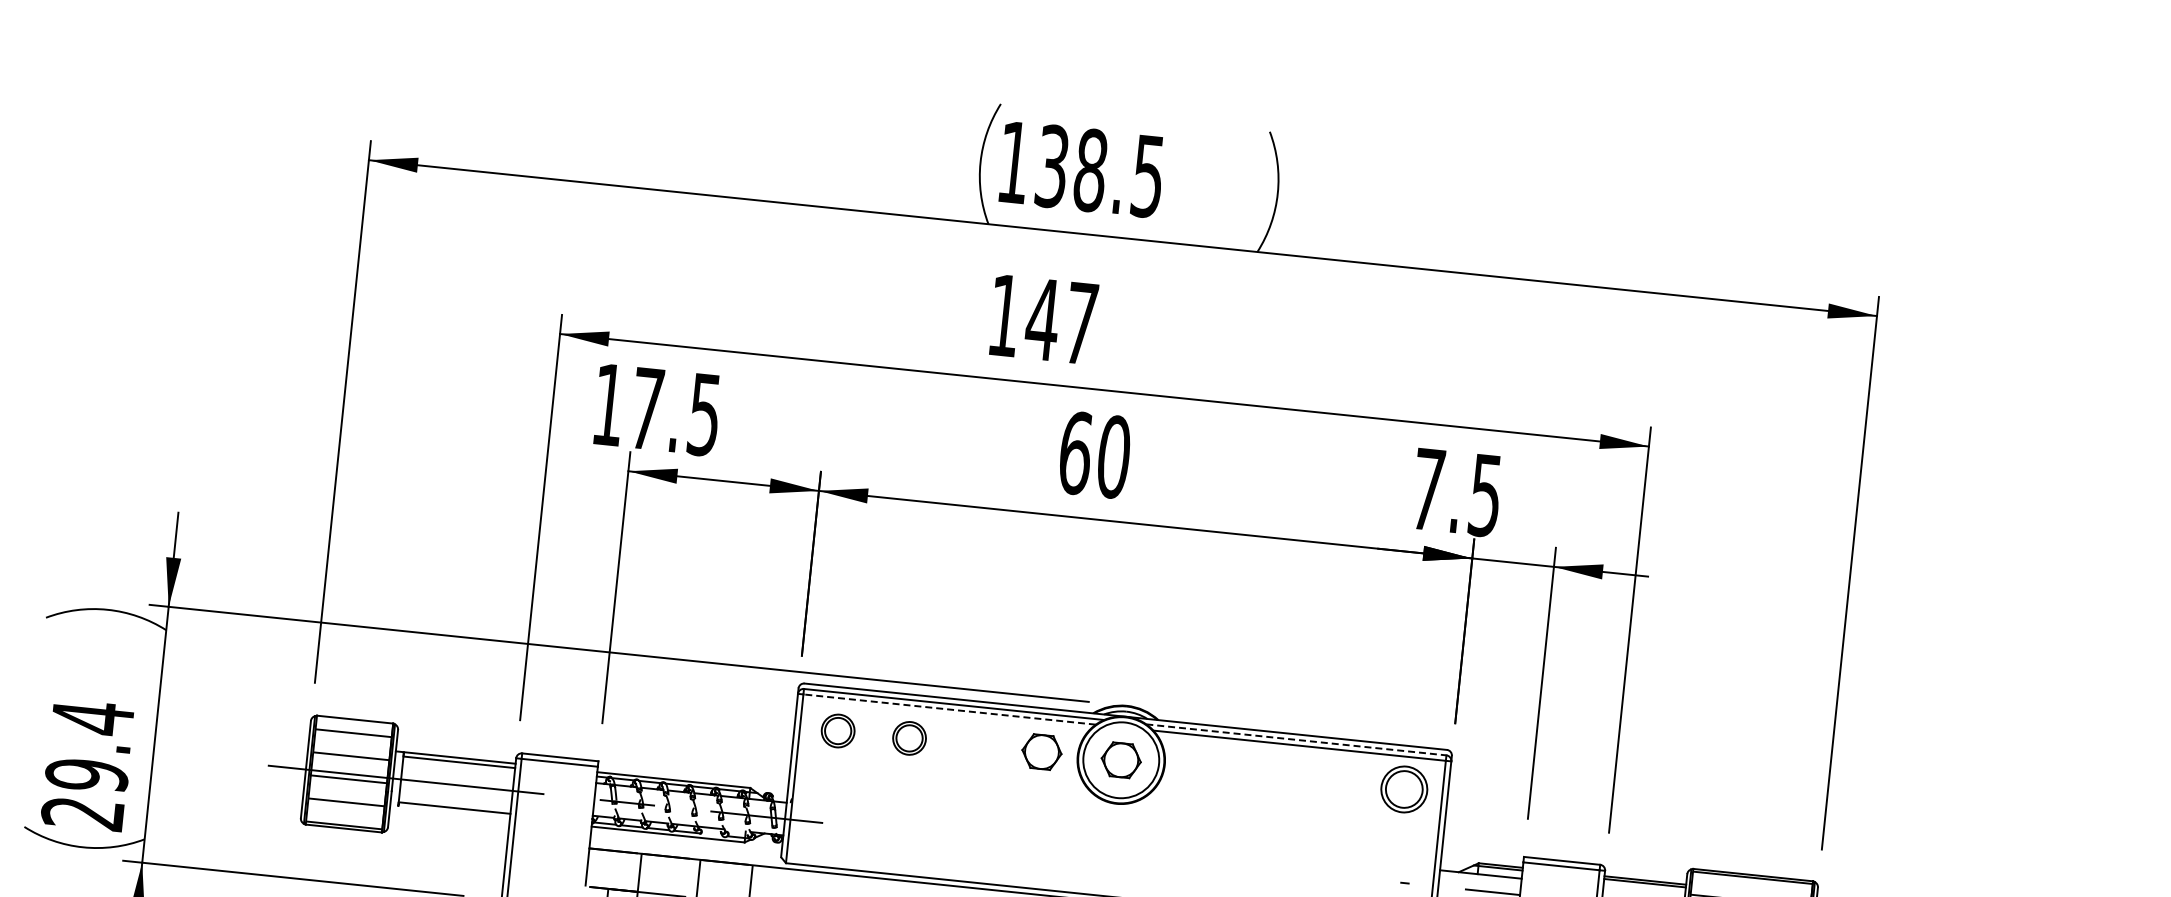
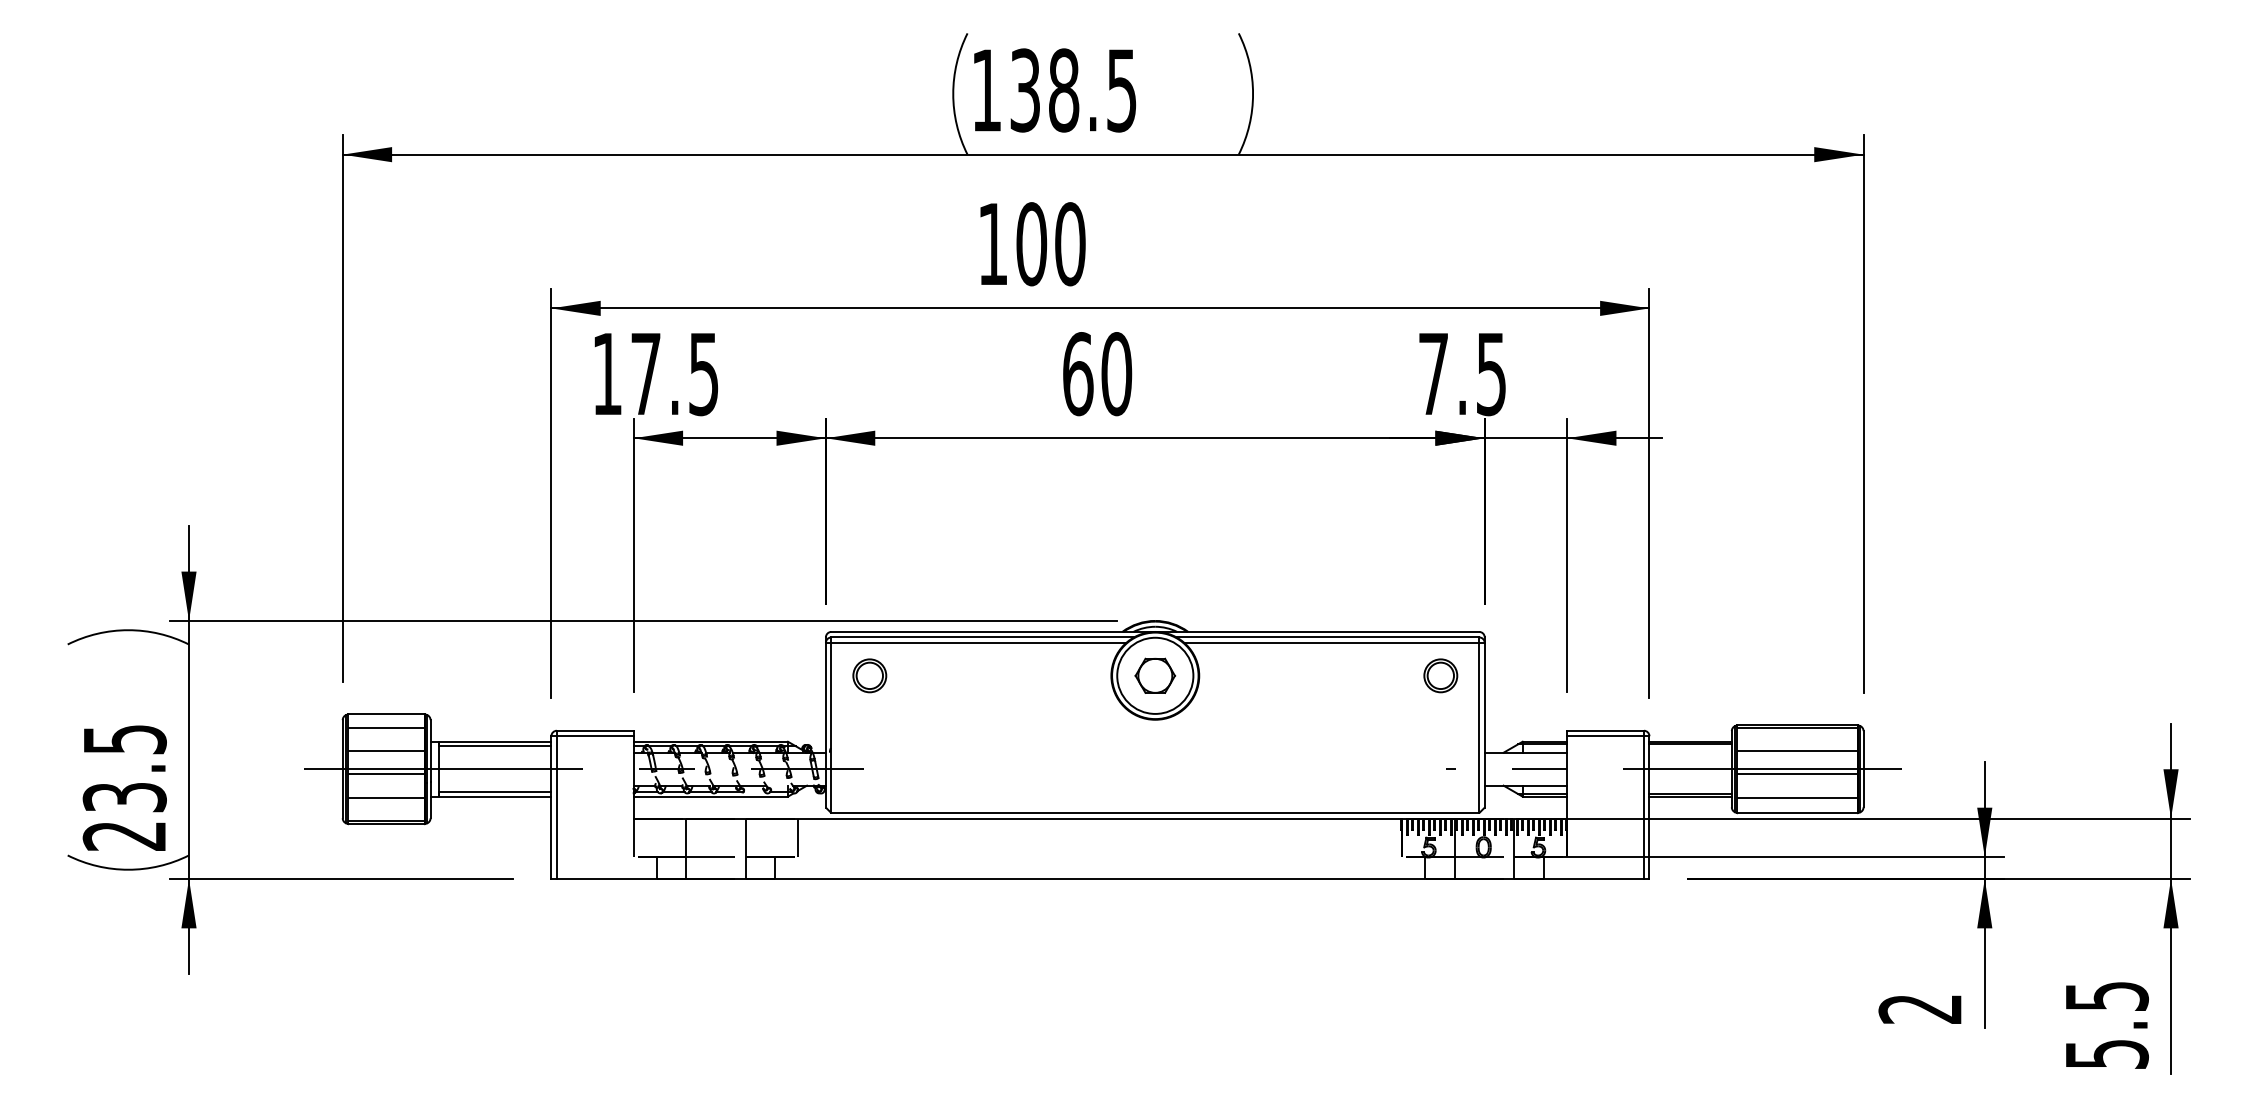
text: (1061, 321) -> (1050, 244), 147 -> 100
line: (949, 709) -> (978, 642), dashed -> solid
part: (909, 738) -> (941, 675), removed
line: (1296, 740) -> (1328, 637), dashed -> solid
text: (89, 745) -> (124, 767), 29.4 -> 23.5
part: (1042, 751) -> (1075, 675), removed
part: (1404, 789) -> (1440, 675), size x0.71
line: (449, 811) -> (490, 796), added

